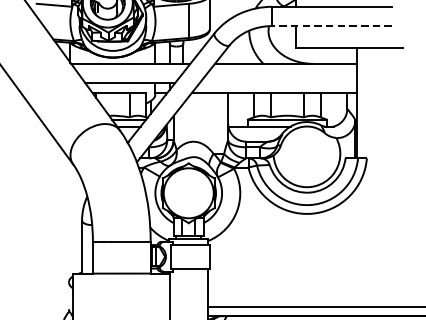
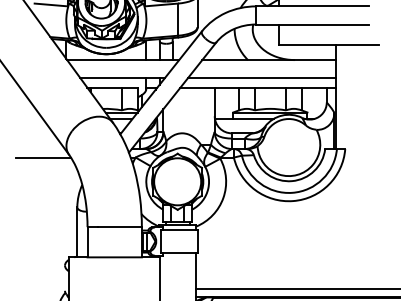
line: (331, 26) -> (311, 24), dashed -> solid
line: (277, 83) -> (261, 78), added
line: (45, 167) -> (42, 157), added

